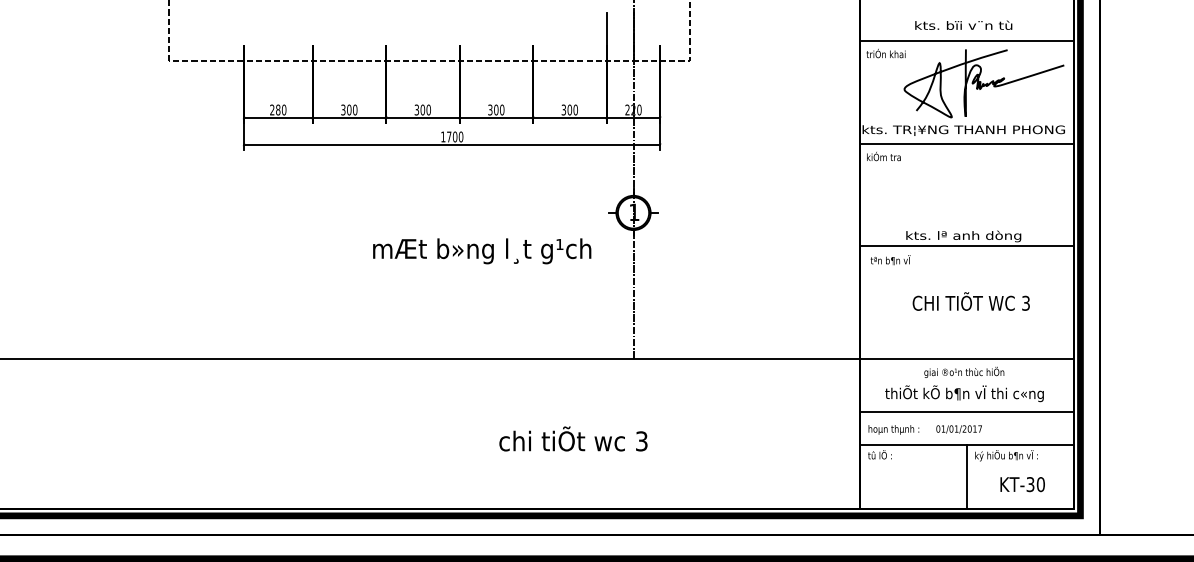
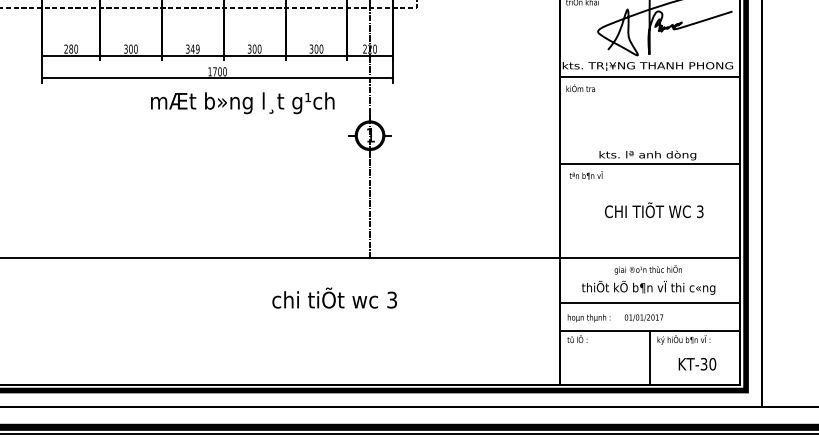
text: (425, 109) -> (195, 48), 300 -> 349
text: (482, 251) -> (243, 103), moved
text: (573, 438) -> (334, 297), moved

